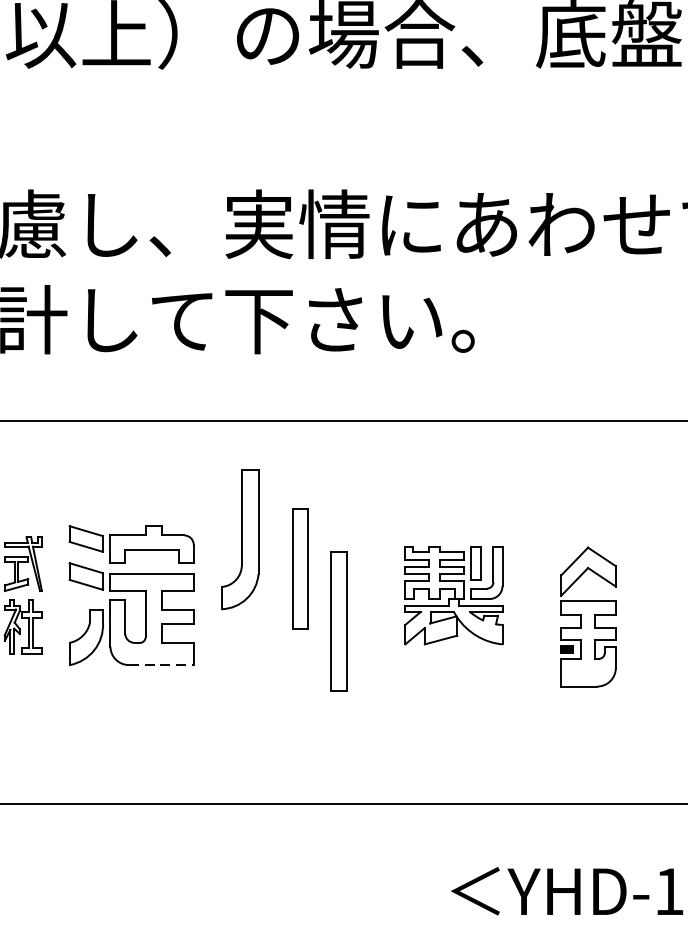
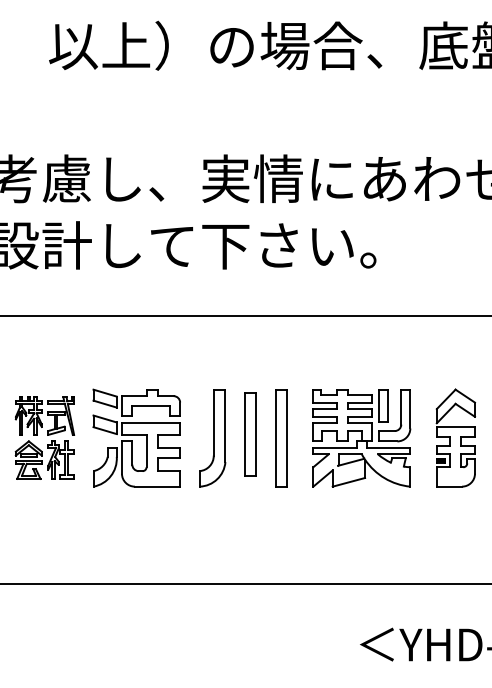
part: (240, 540) -> (212, 438), moved
part: (300, 568) -> (250, 434), moved
part: (453, 596) -> (361, 438), size x1.43
part: (587, 616) -> (455, 437), moved
part: (338, 621) -> (281, 438), moved
line: (161, 664) -> (157, 486), dashed -> solid

